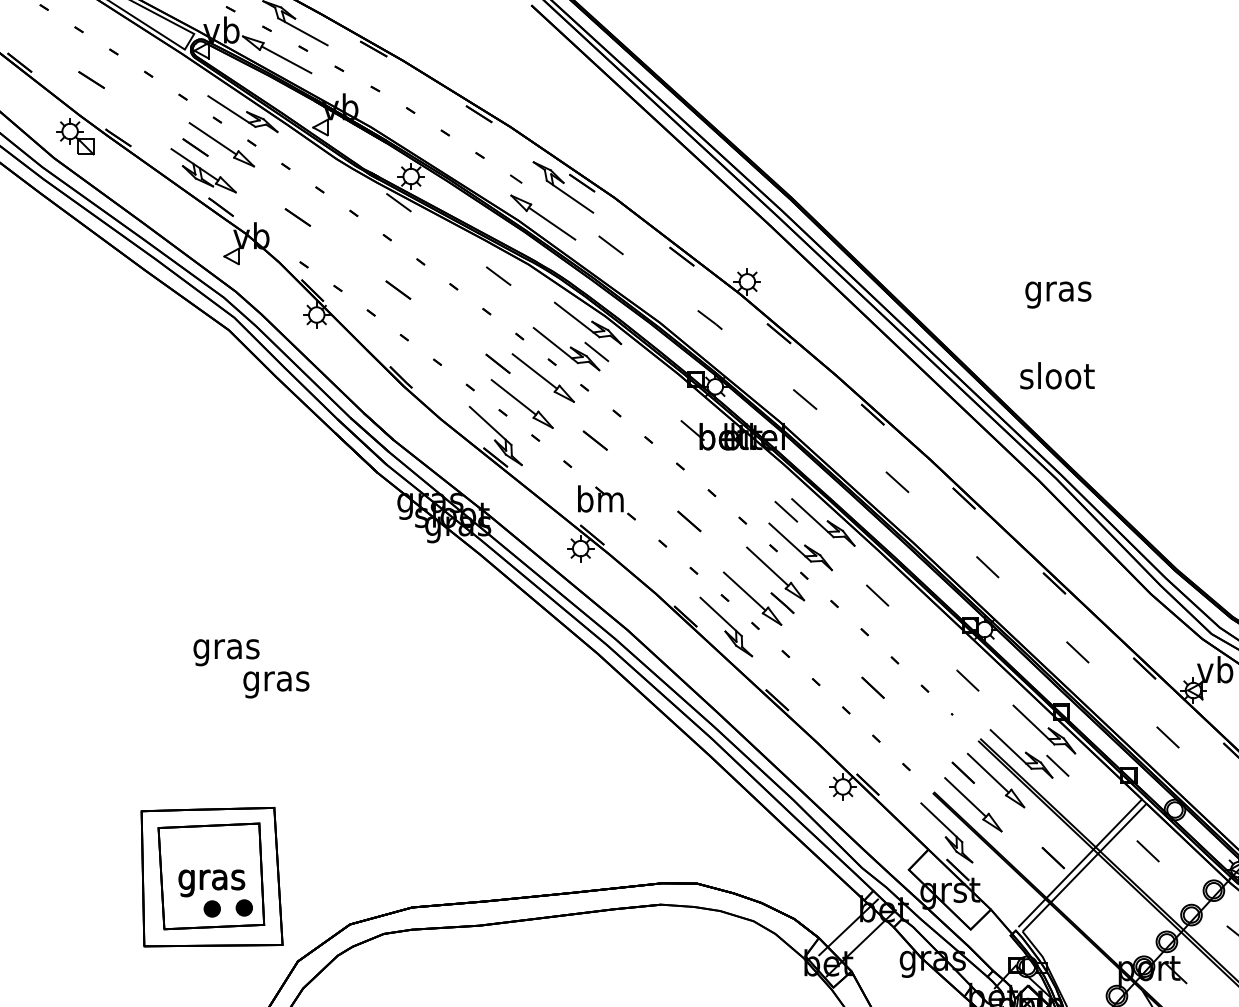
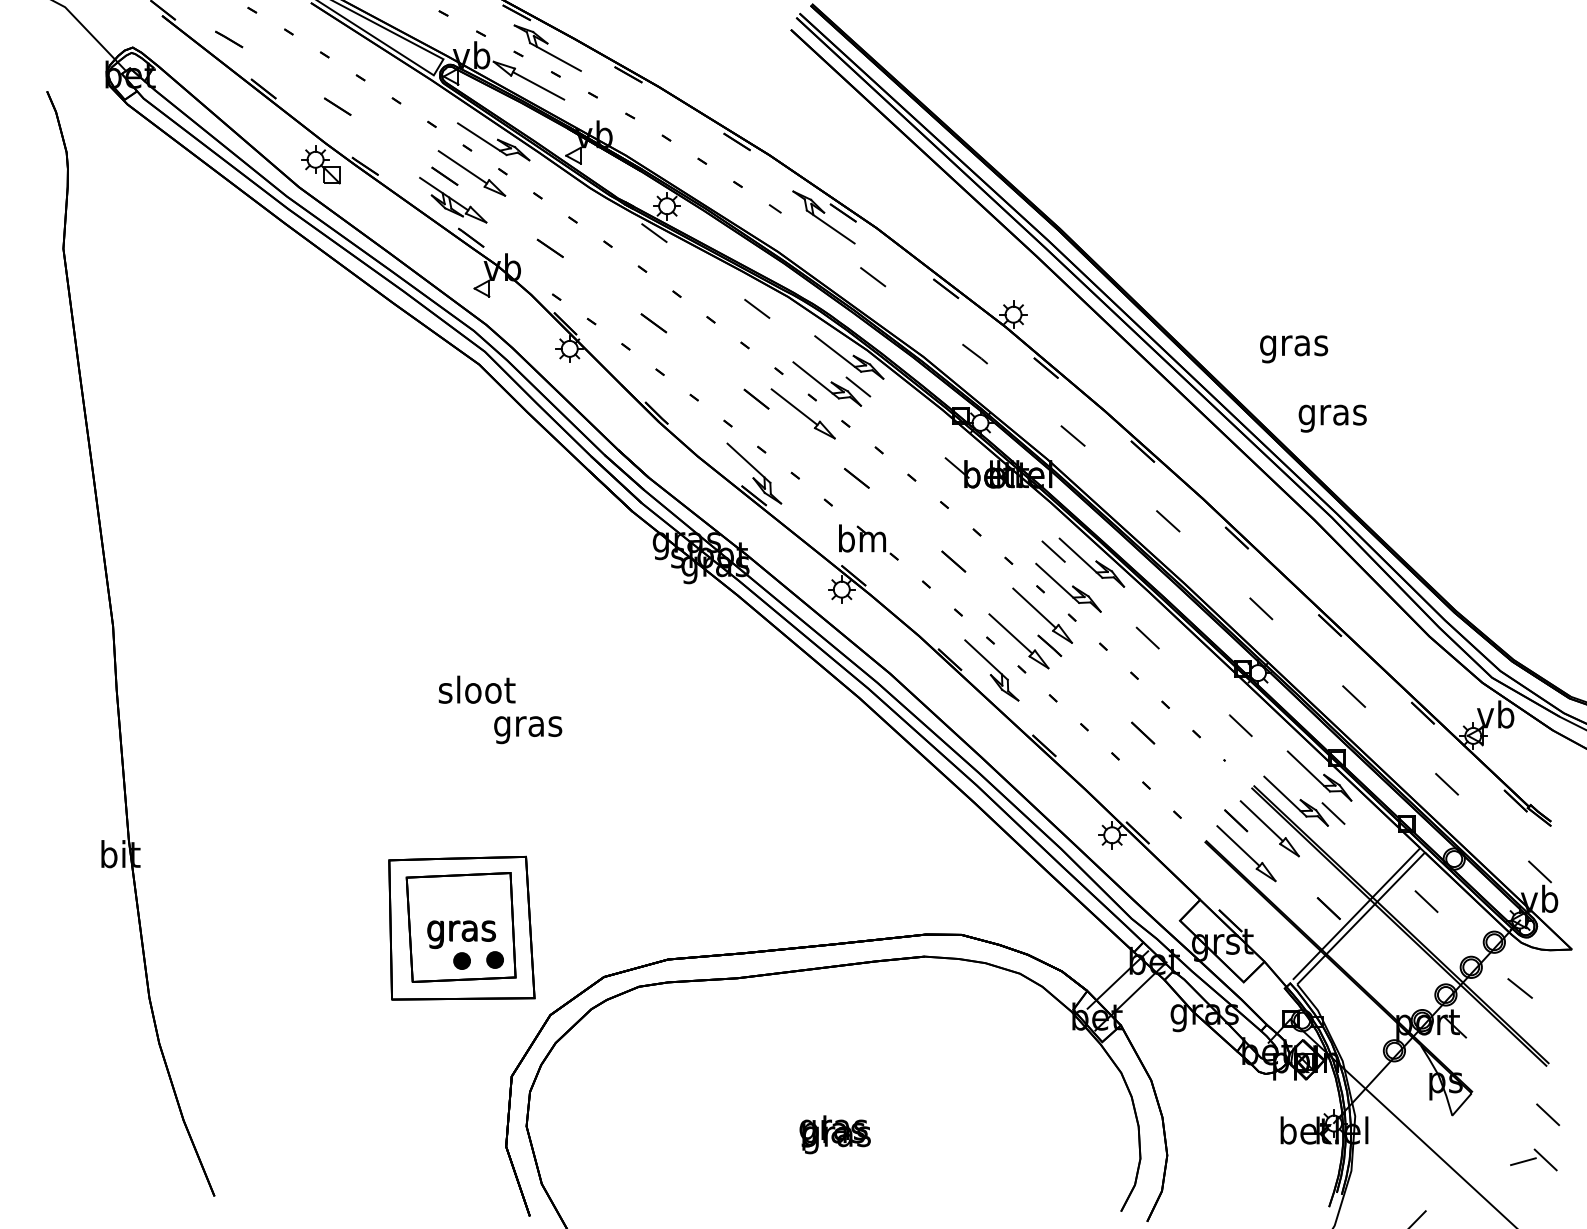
part: (543, 217) -> (803, 248), removed
text: (1058, 295) -> (1294, 349), moved
text: (1056, 378) -> (1332, 414), sloot -> gras
part: (522, 403) -> (781, 440), removed
text: (226, 648) -> (476, 692), gras -> sloot
part: (946, 832) -> (1218, 882), removed

